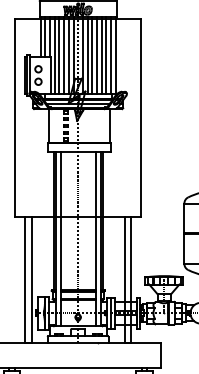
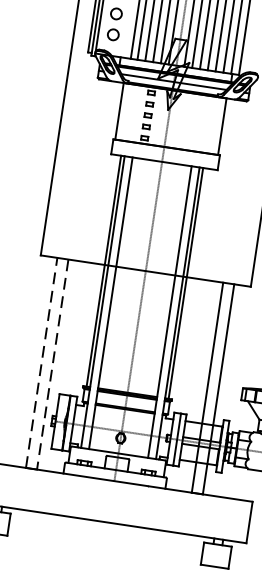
line: (25, 280) -> (42, 363), solid -> dashed
line: (31, 280) -> (52, 365), solid -> dashed

